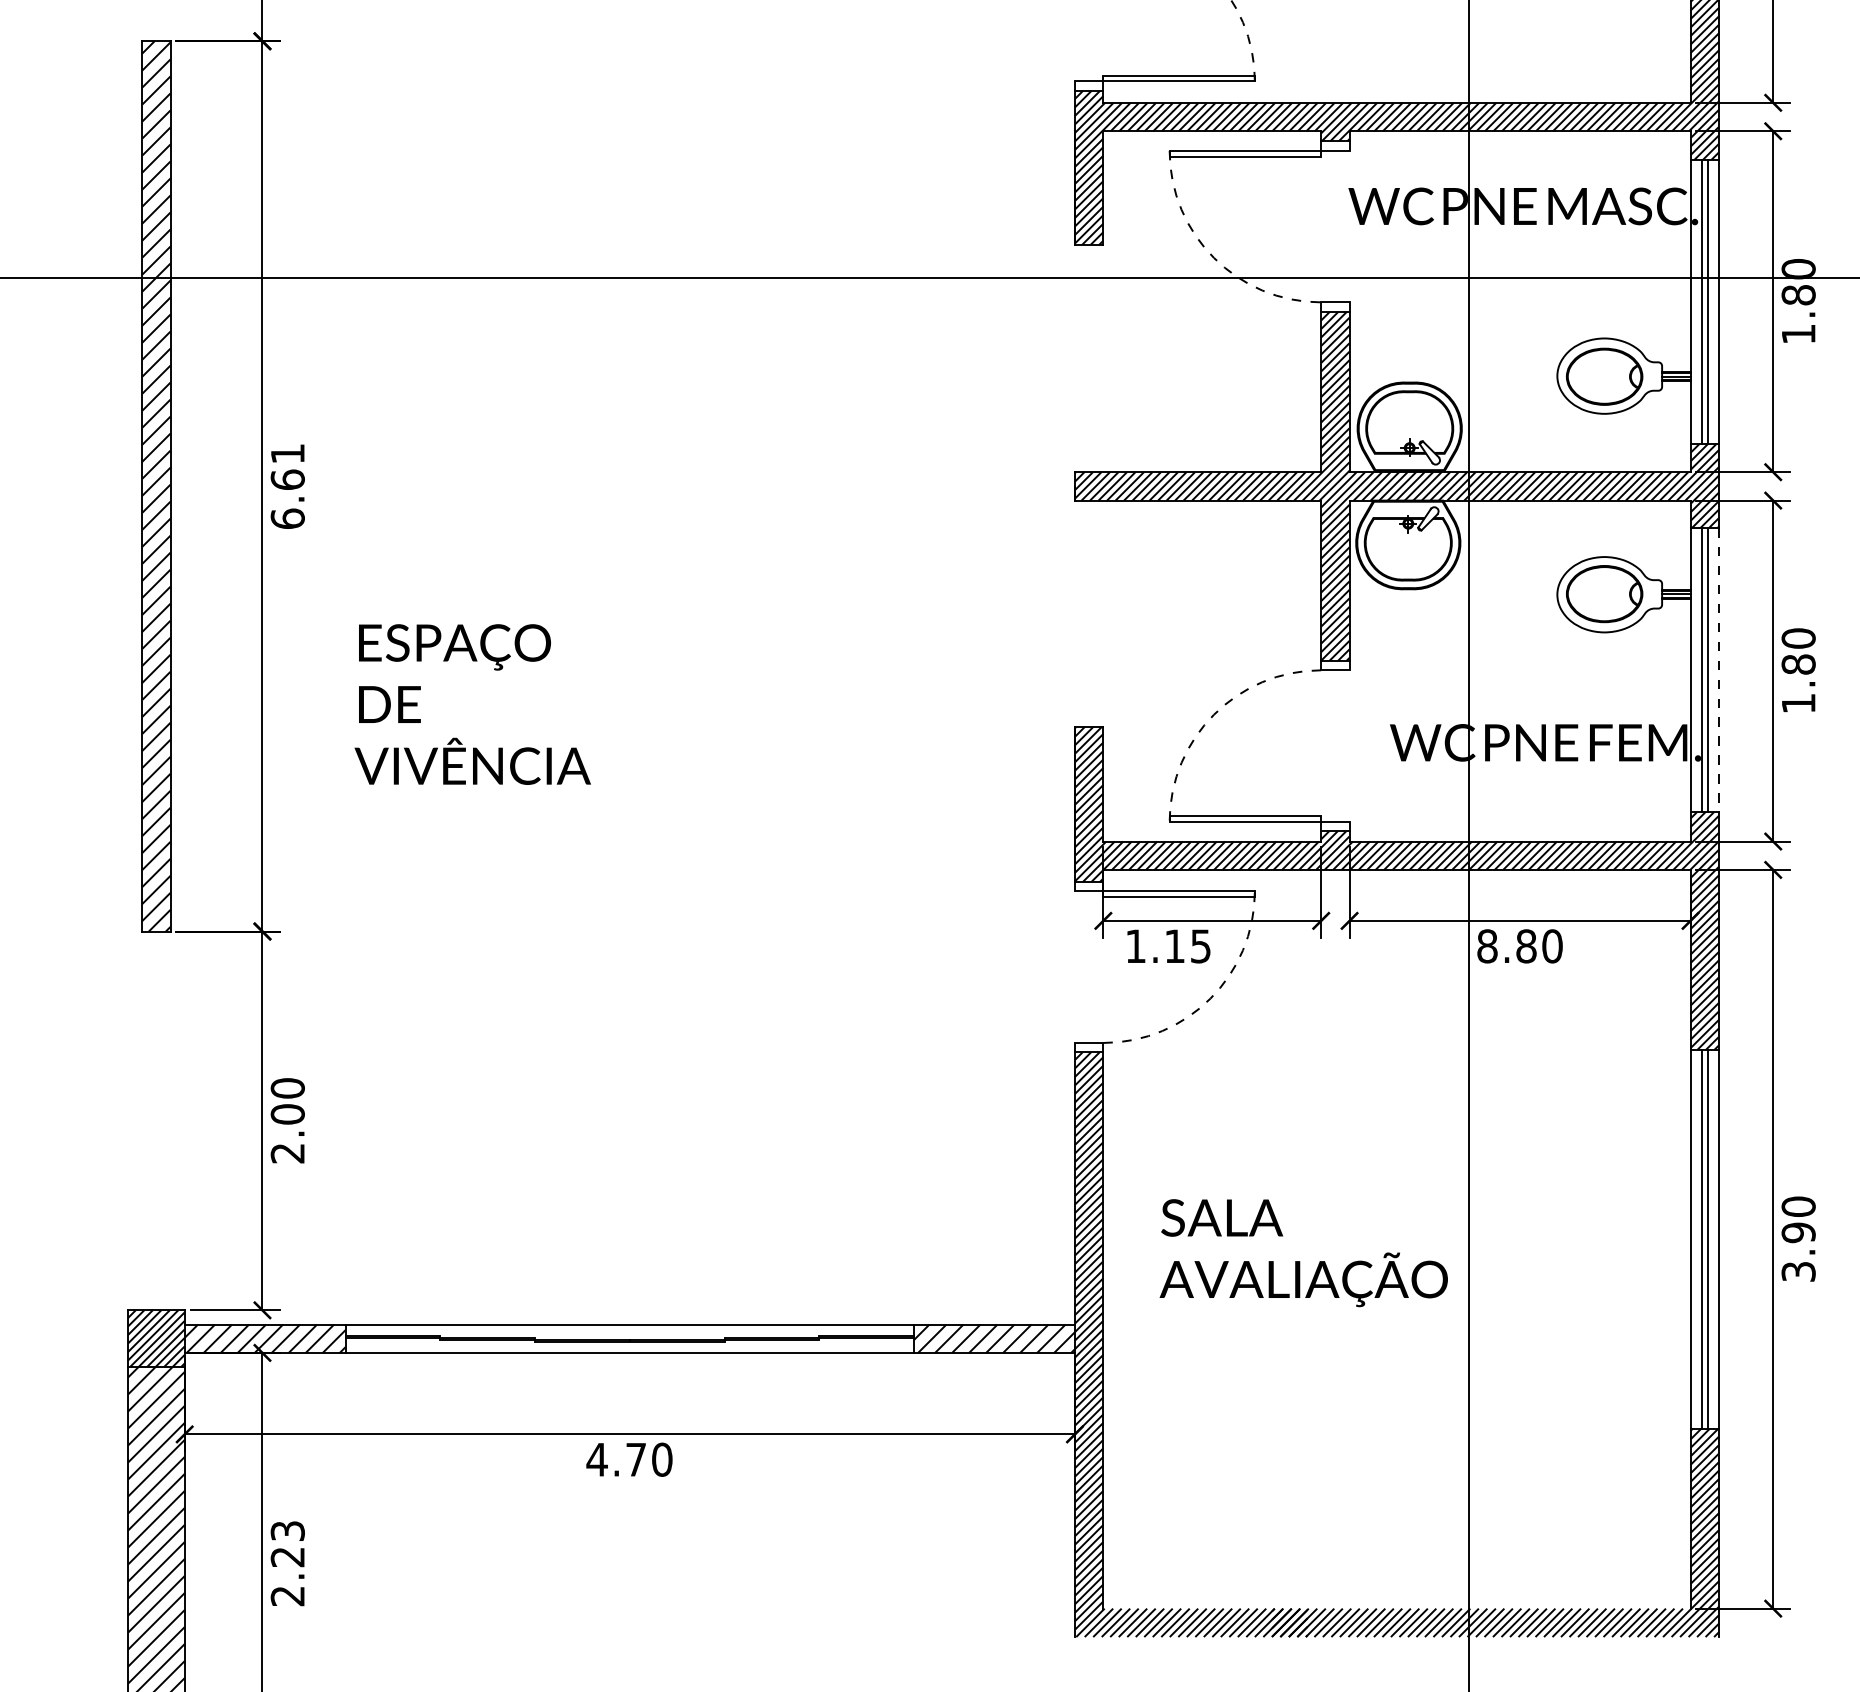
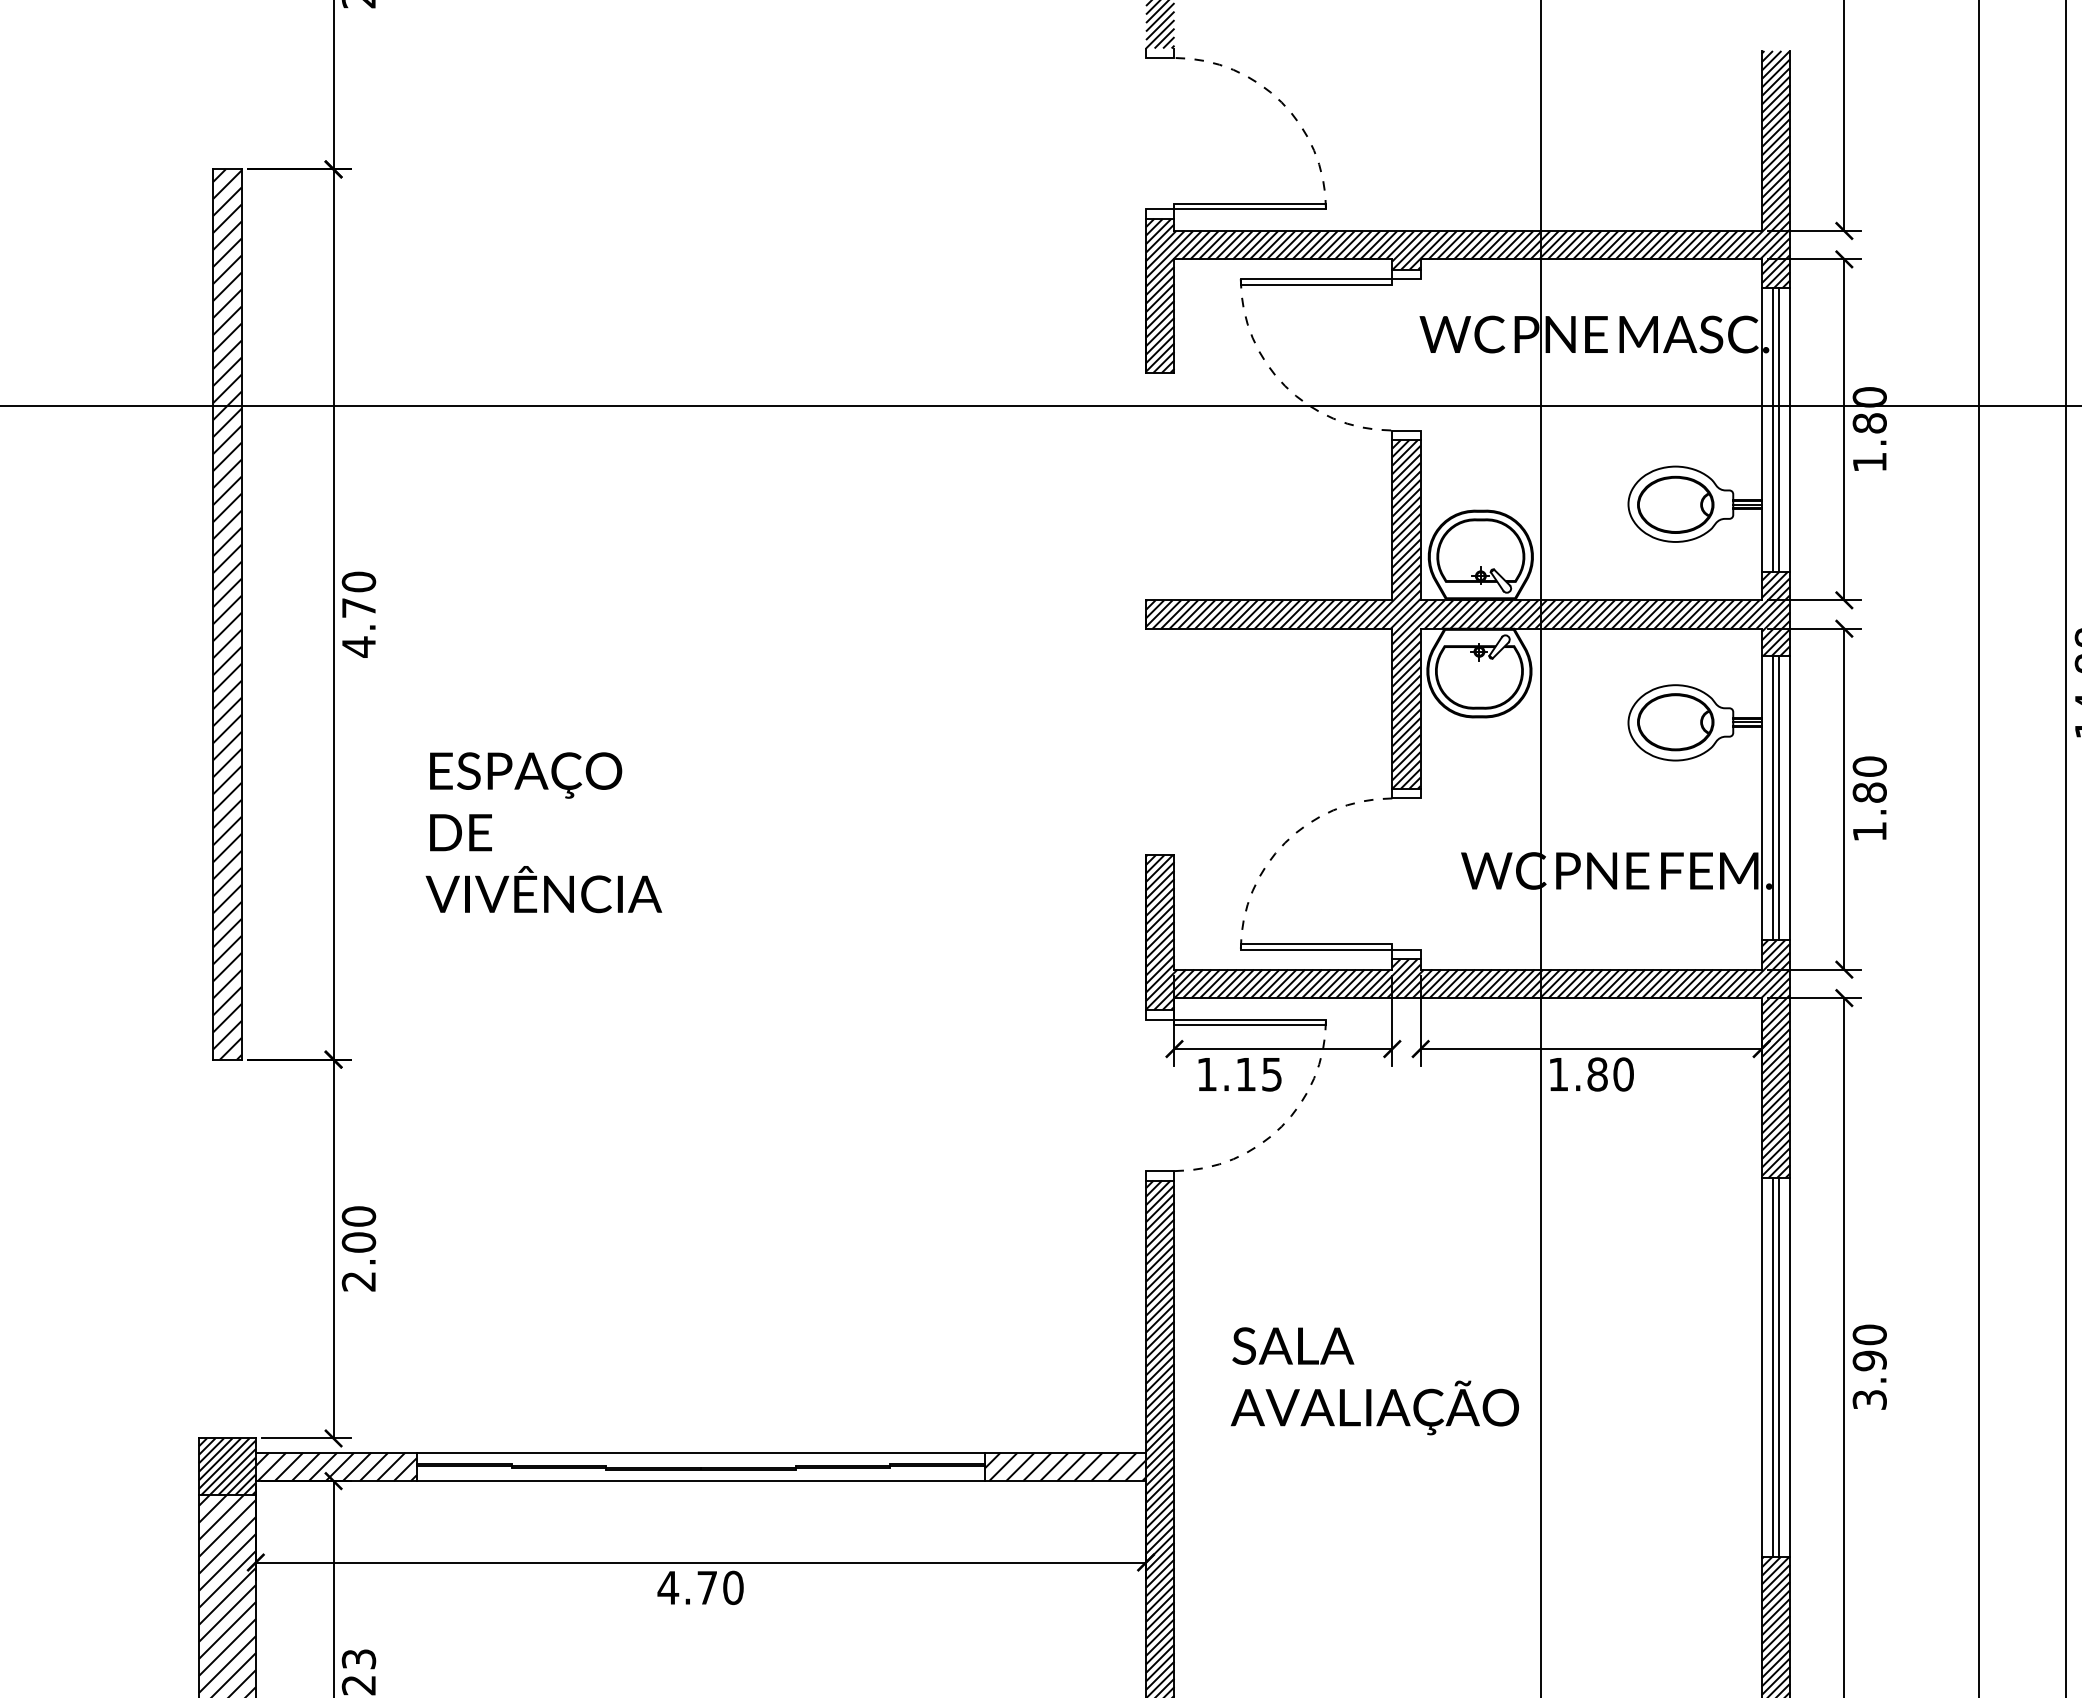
text: (287, 486) -> (358, 614), 6.61 -> 4.70
line: (1719, 670) -> (1790, 798), dashed -> solid
text: (1487, 946) -> (1558, 1074), 8.80 -> 1.80

